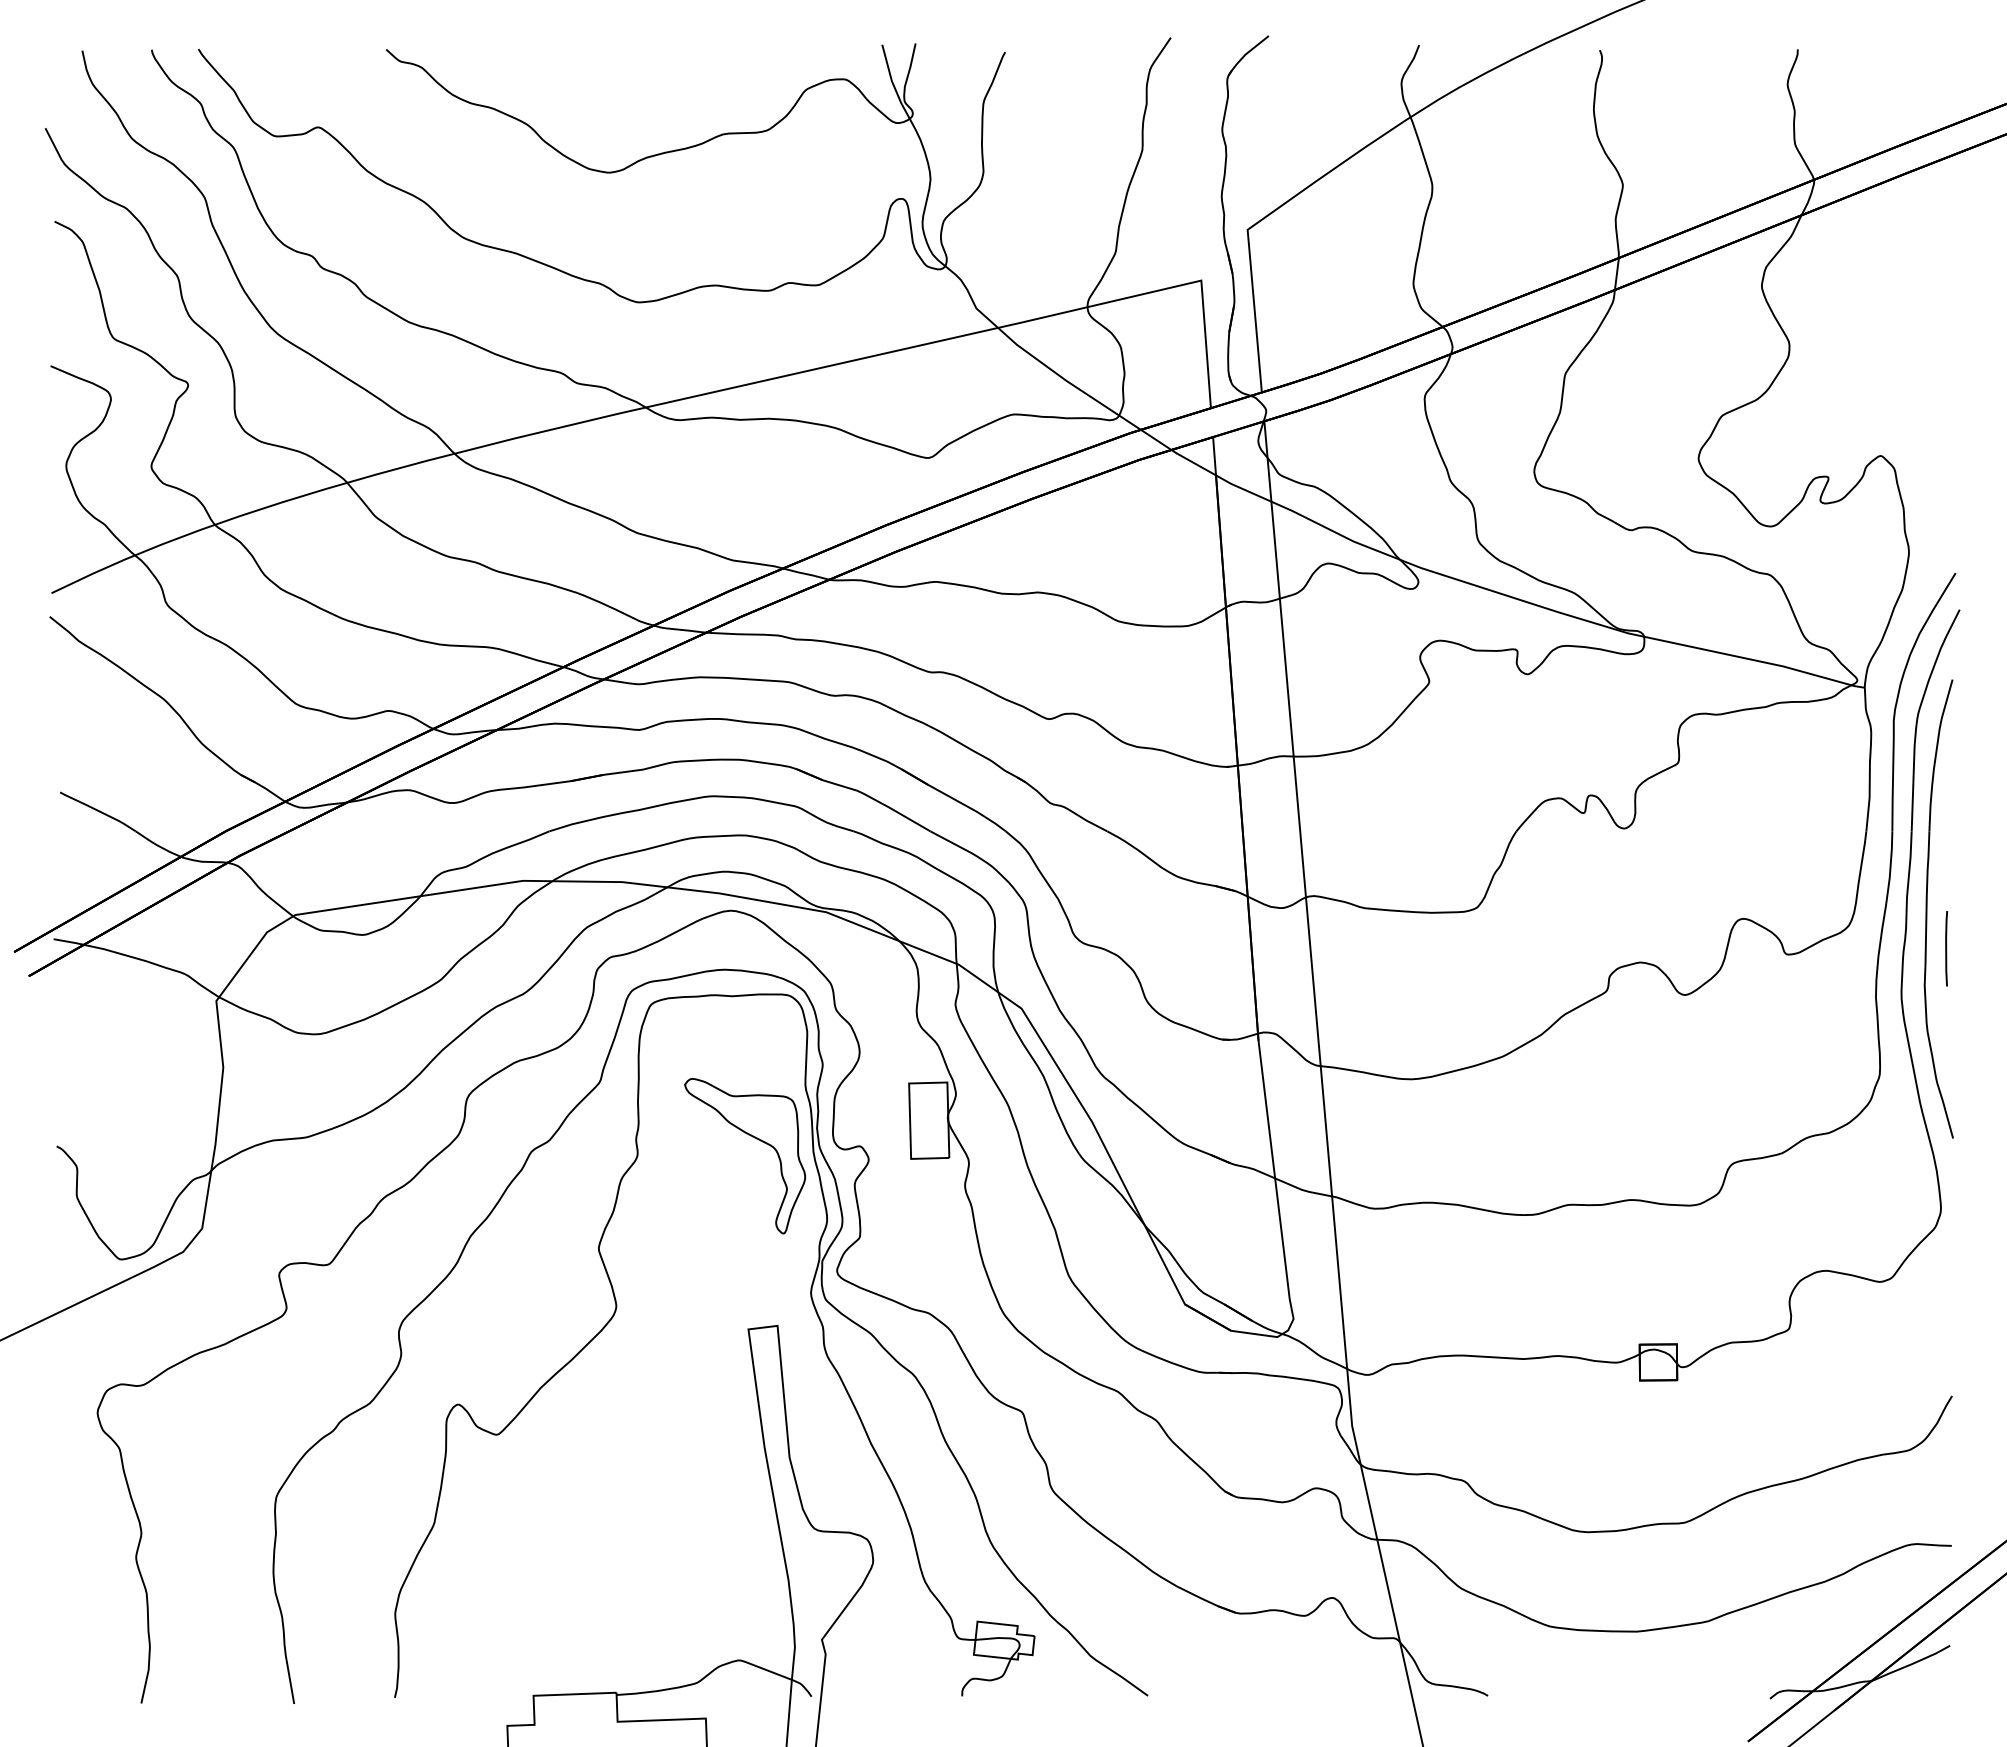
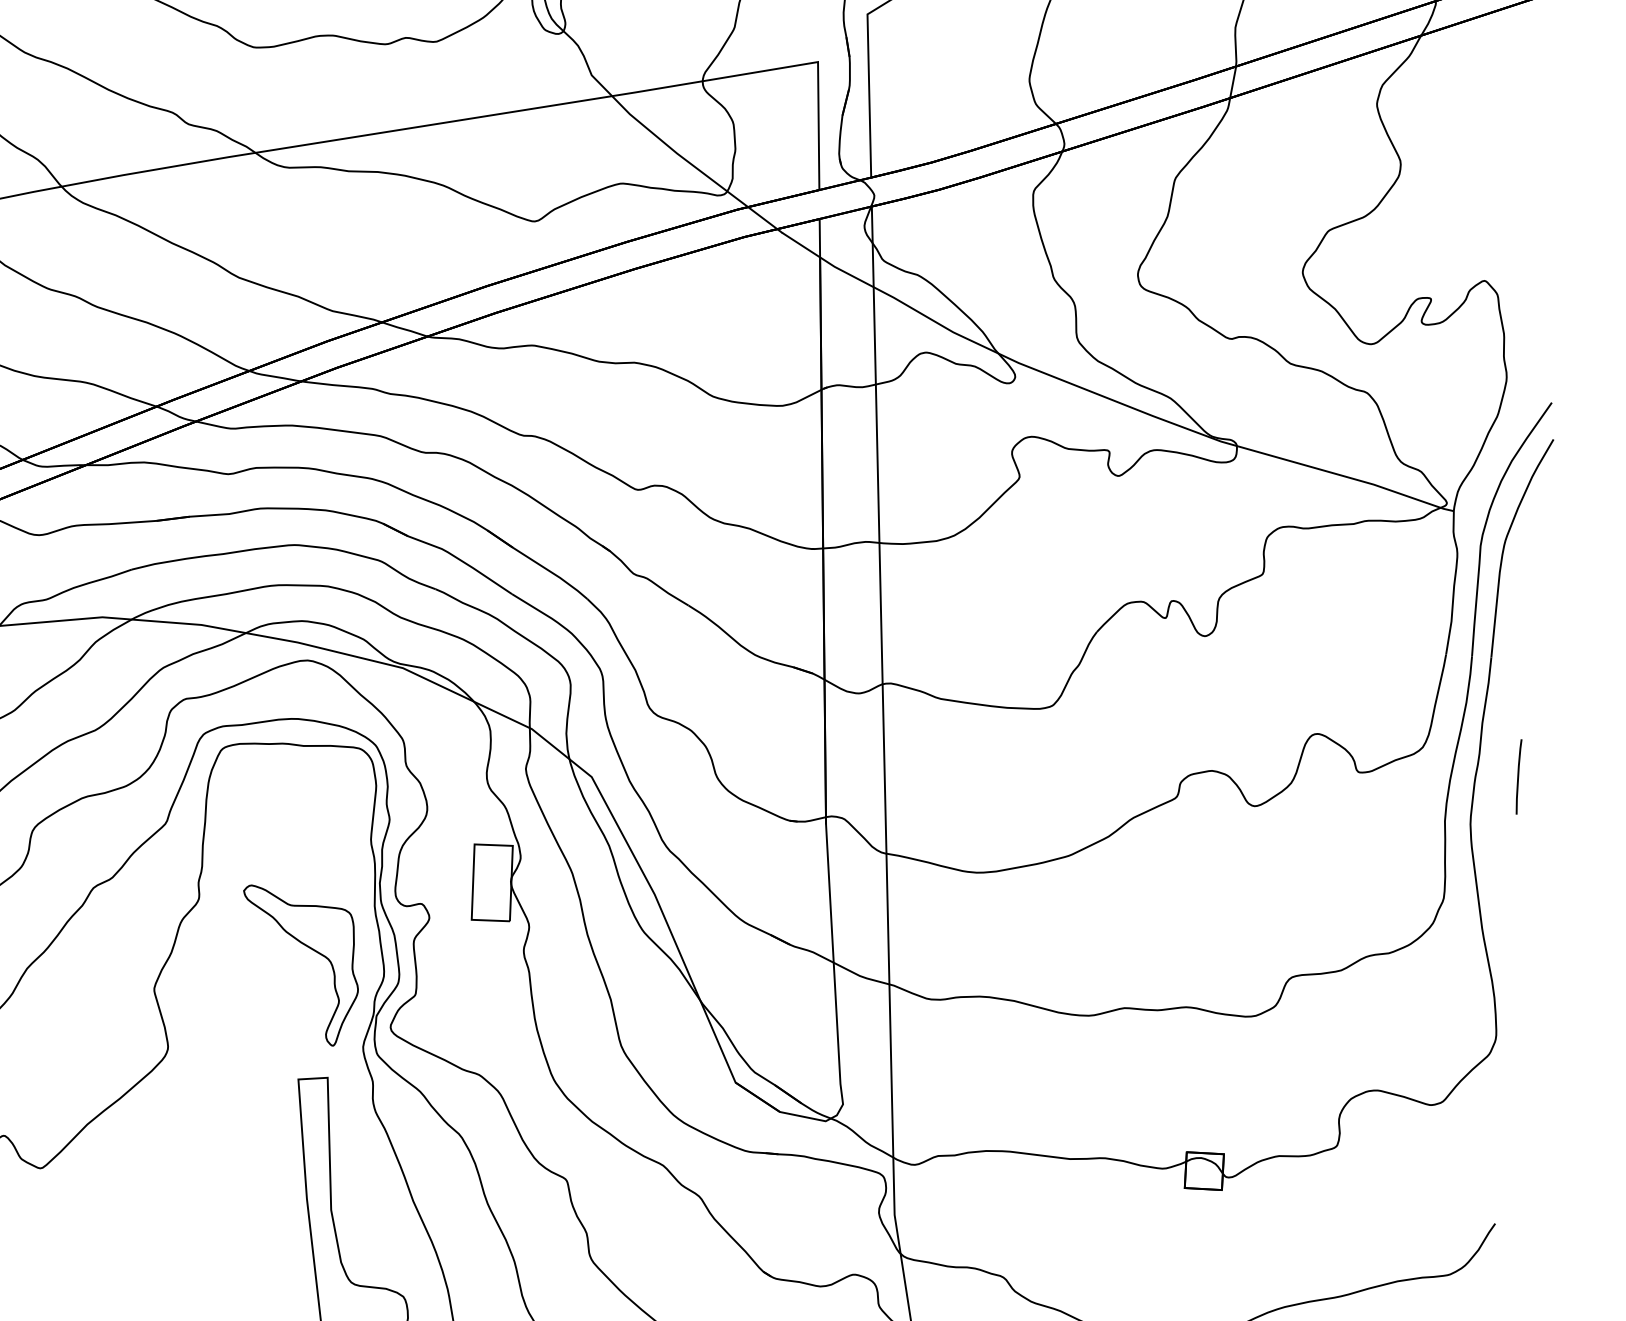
part: (1927, 908) -> (1502, 735), removed
part: (754, 1138) -> (309, 949), moved

